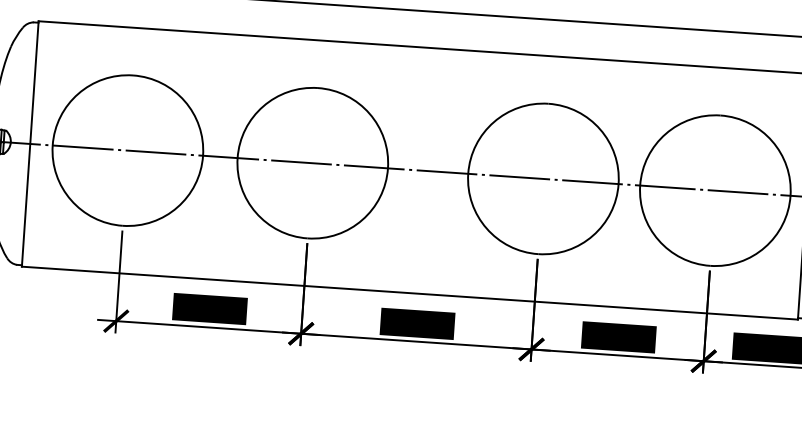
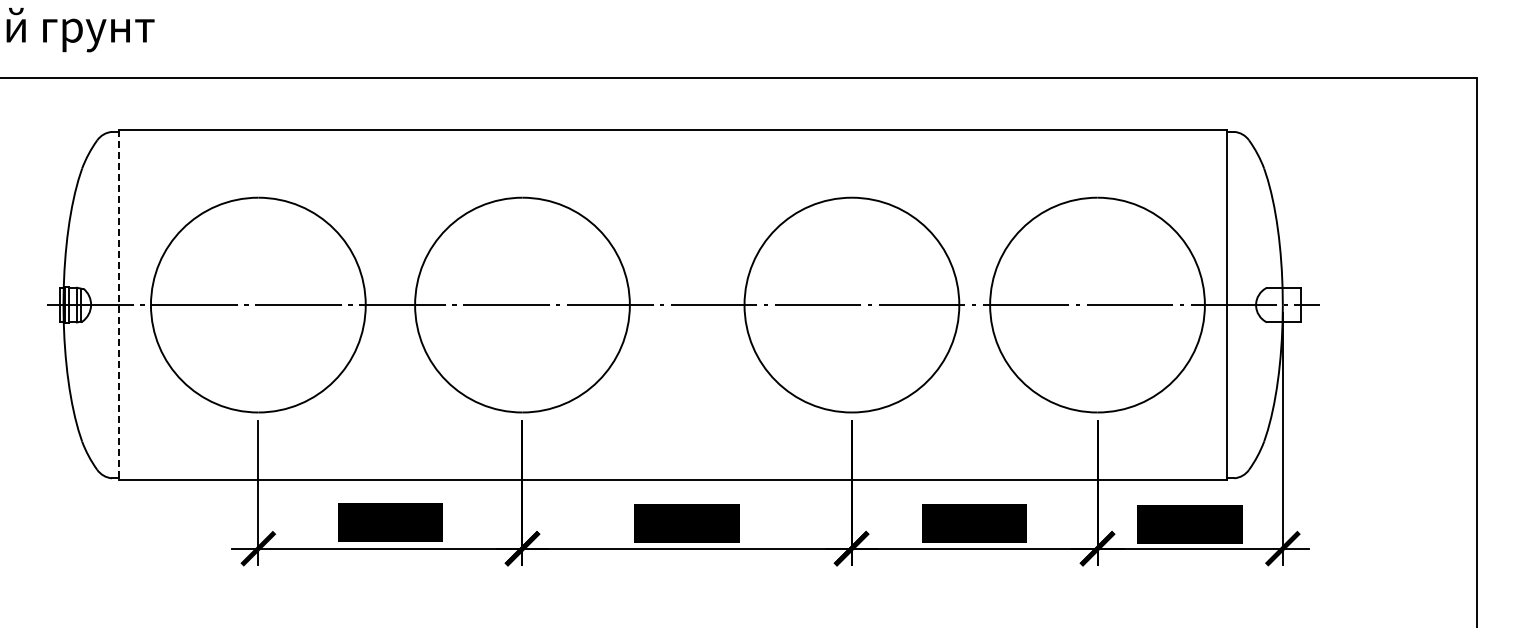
line: (29, 144) -> (118, 305), solid -> dashed

